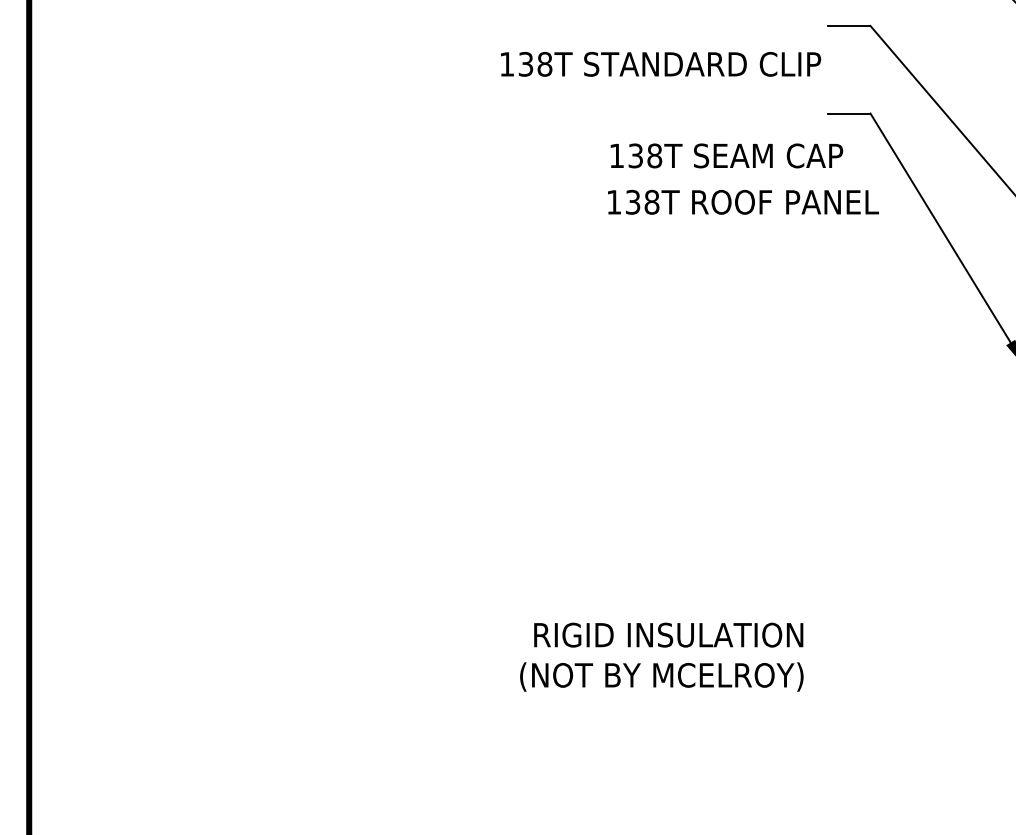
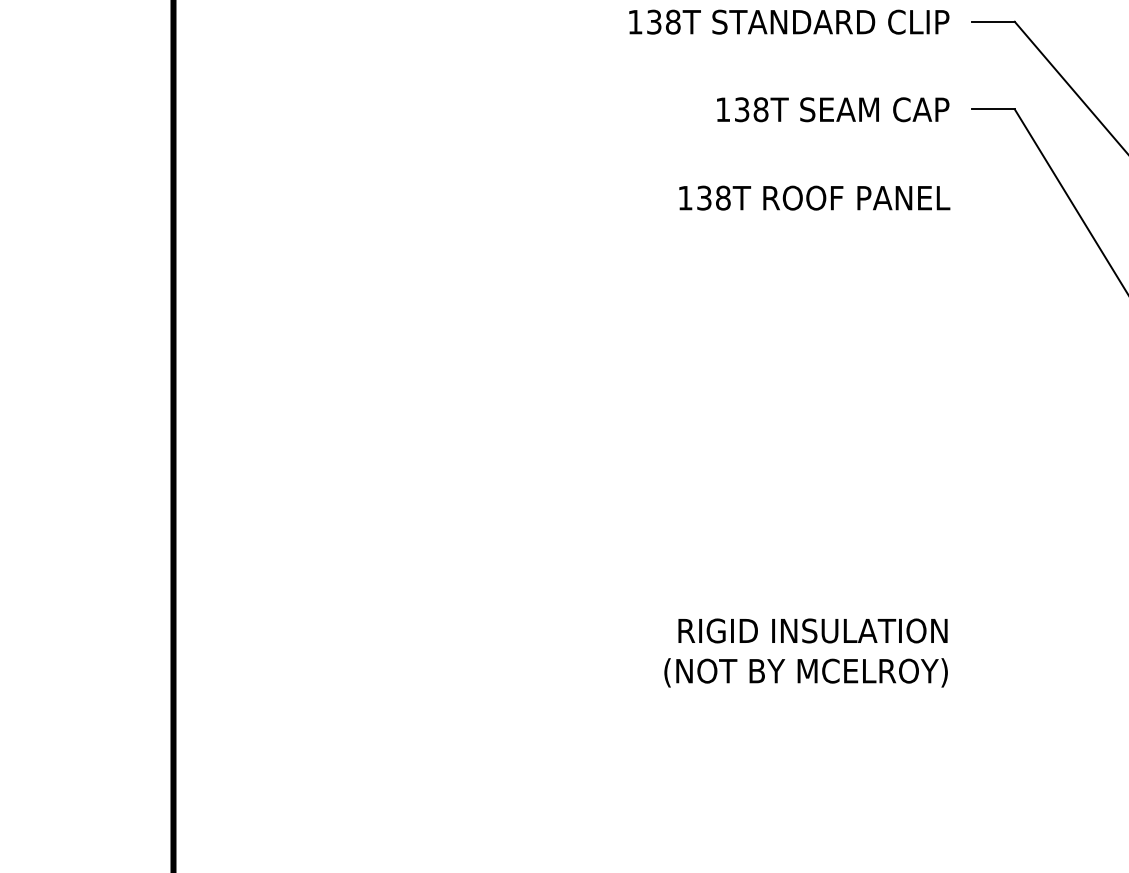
text: (661, 63) -> (789, 21), moved
text: (727, 155) -> (833, 109), moved
text: (743, 201) -> (814, 197), moved

